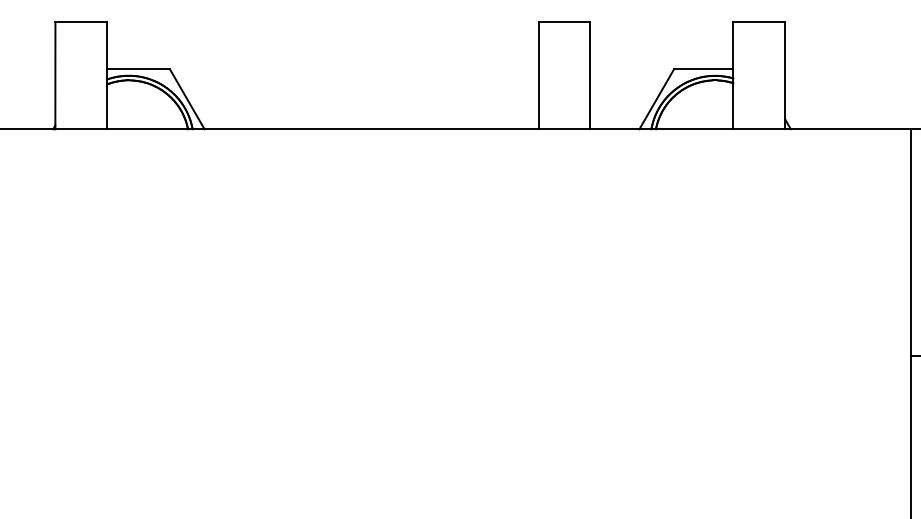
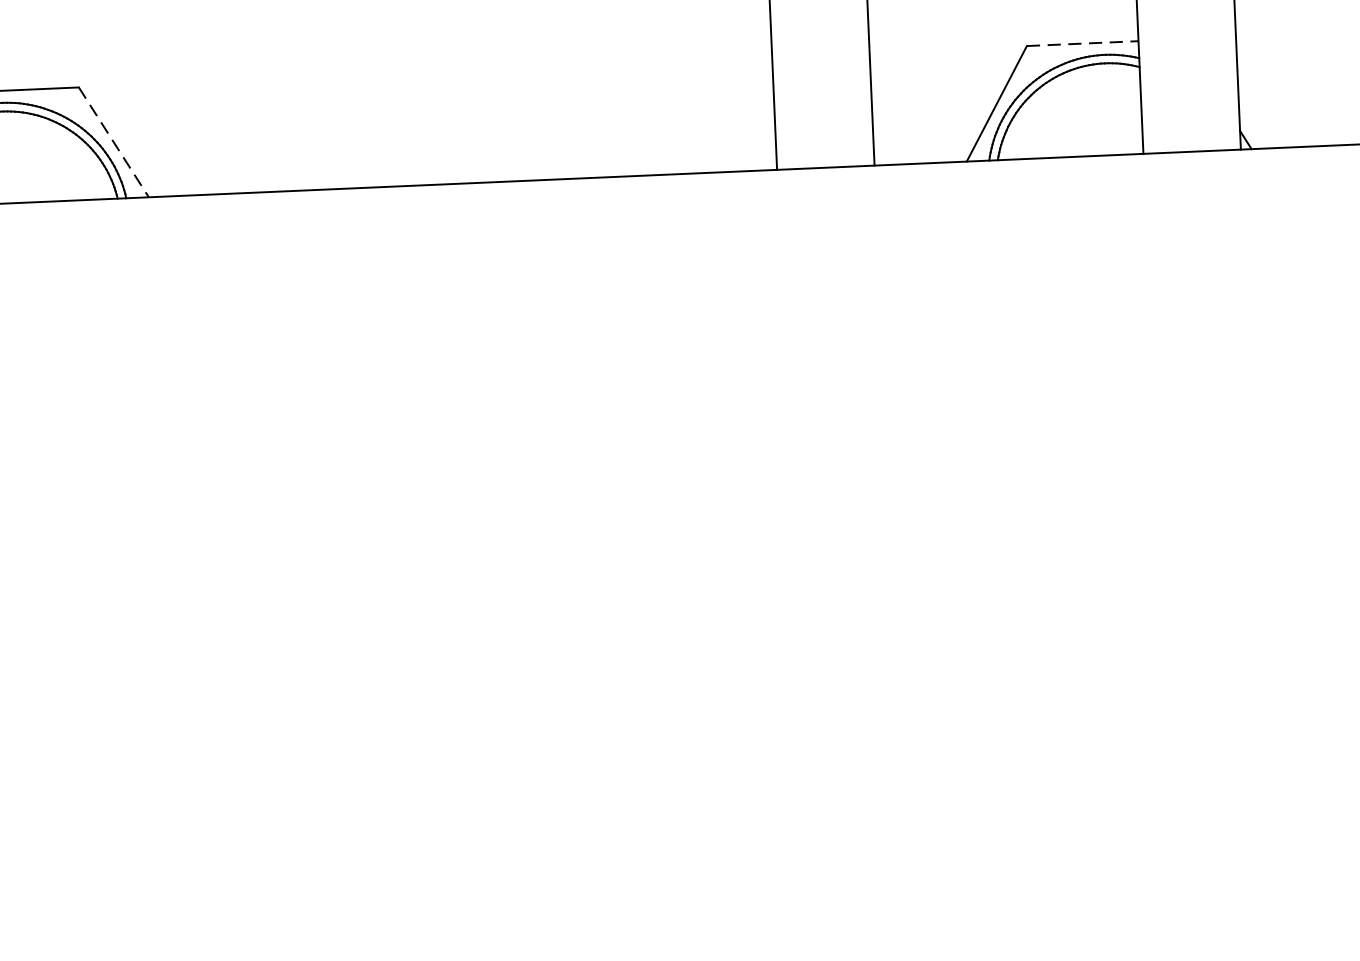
line: (703, 69) -> (1082, 43), solid -> dashed
line: (187, 99) -> (114, 142), solid -> dashed

